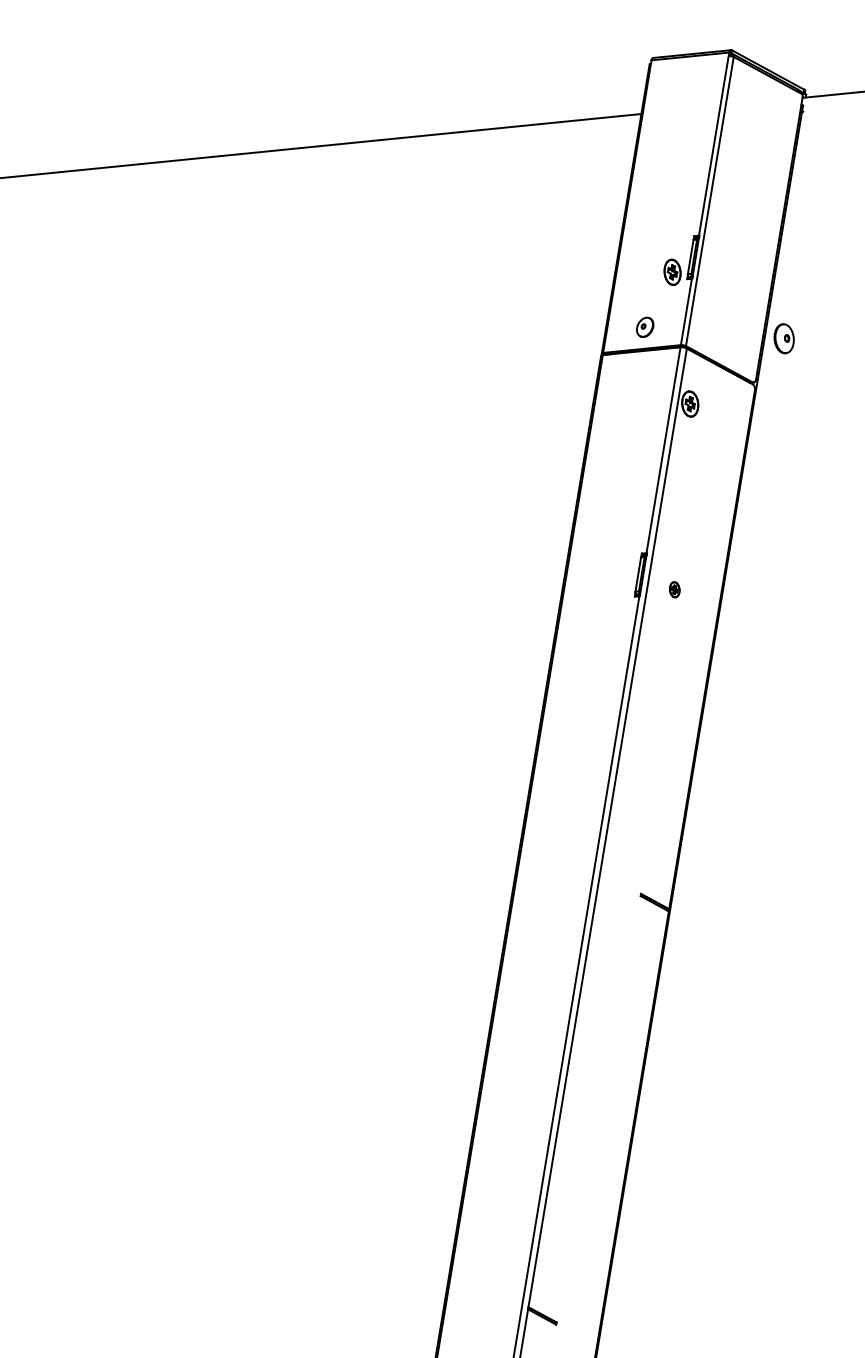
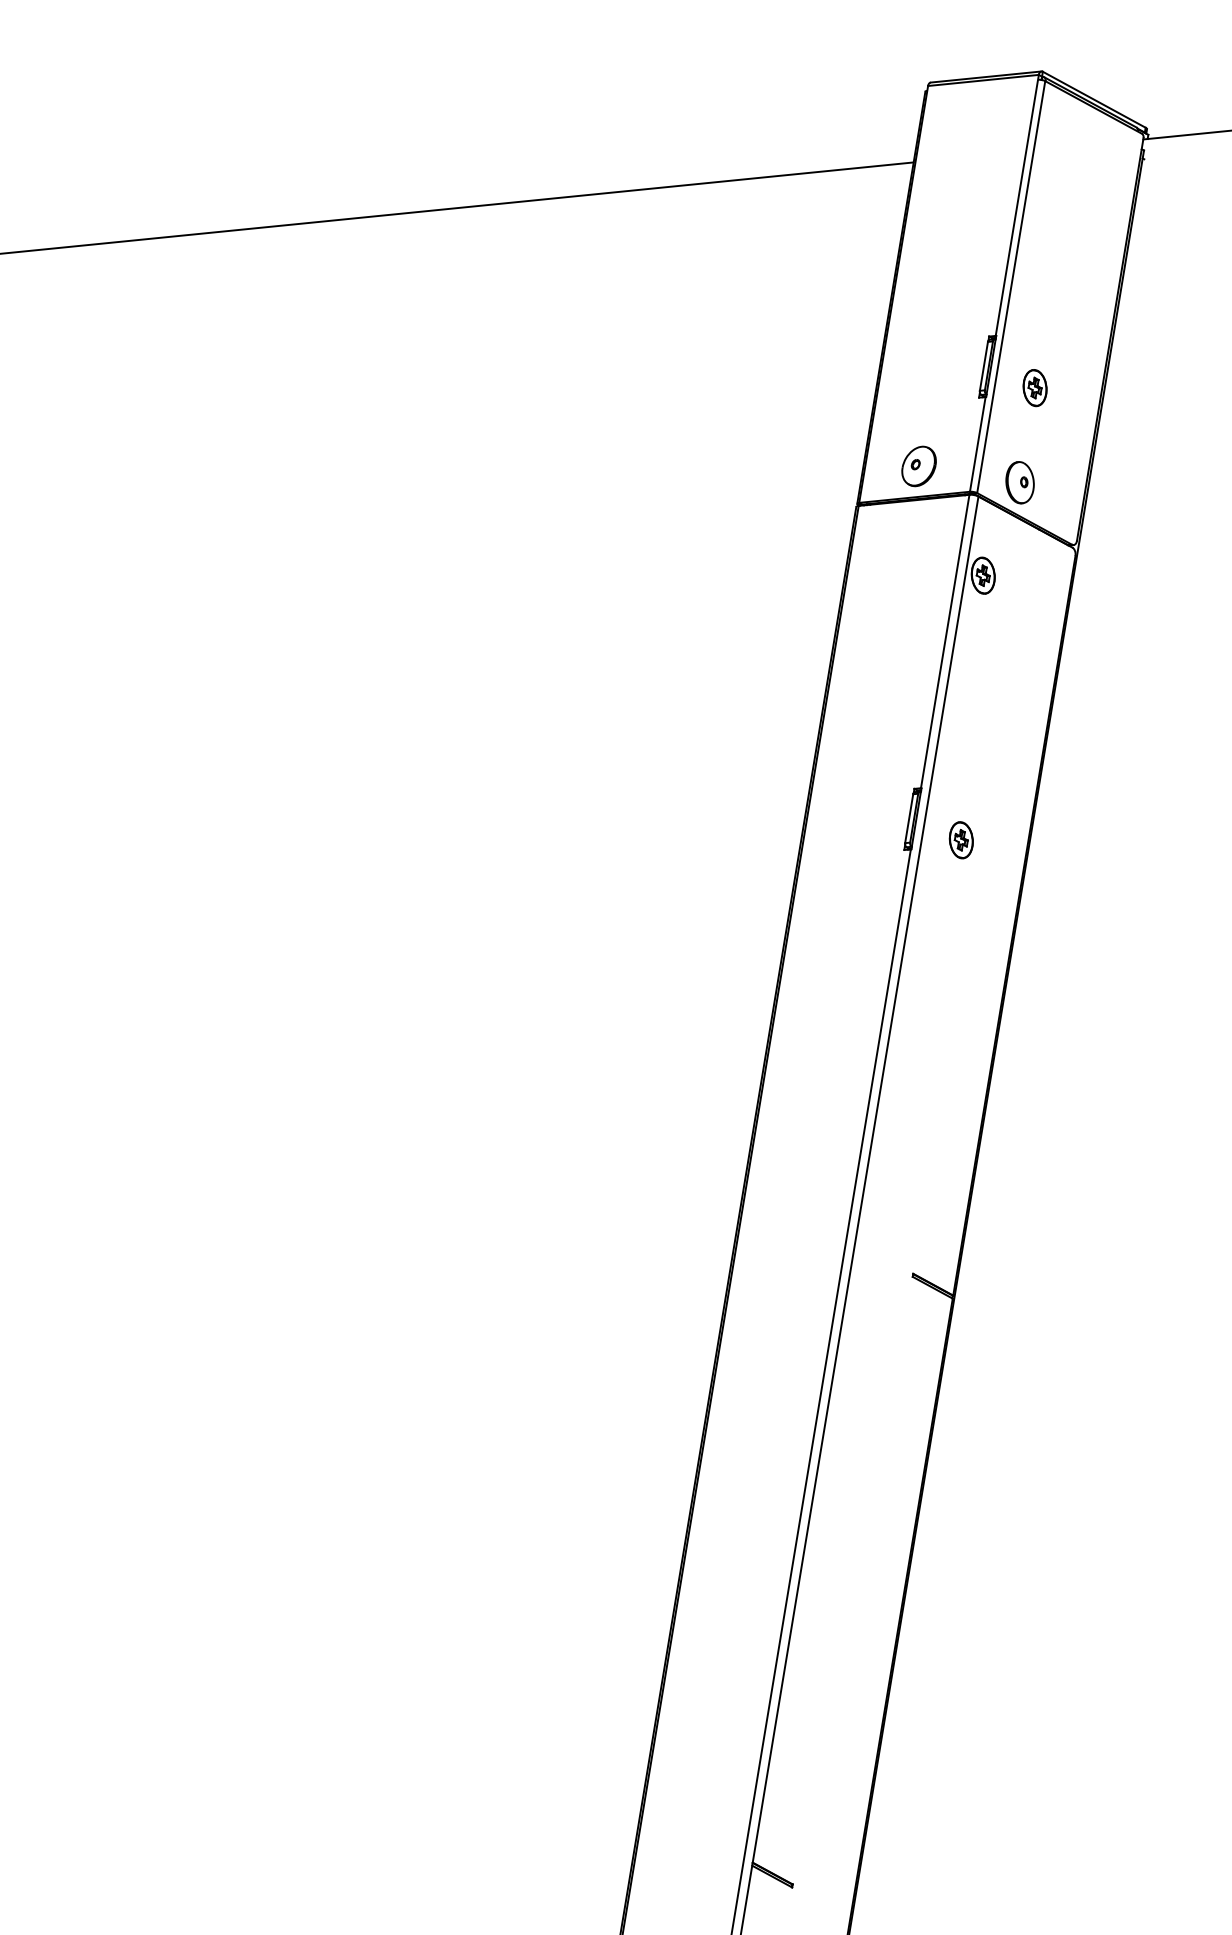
part: (672, 272) -> (1034, 388), moved
part: (644, 327) -> (918, 466), size x1.43
part: (783, 338) -> (1019, 482), moved
part: (674, 589) -> (960, 840), size x1.67

